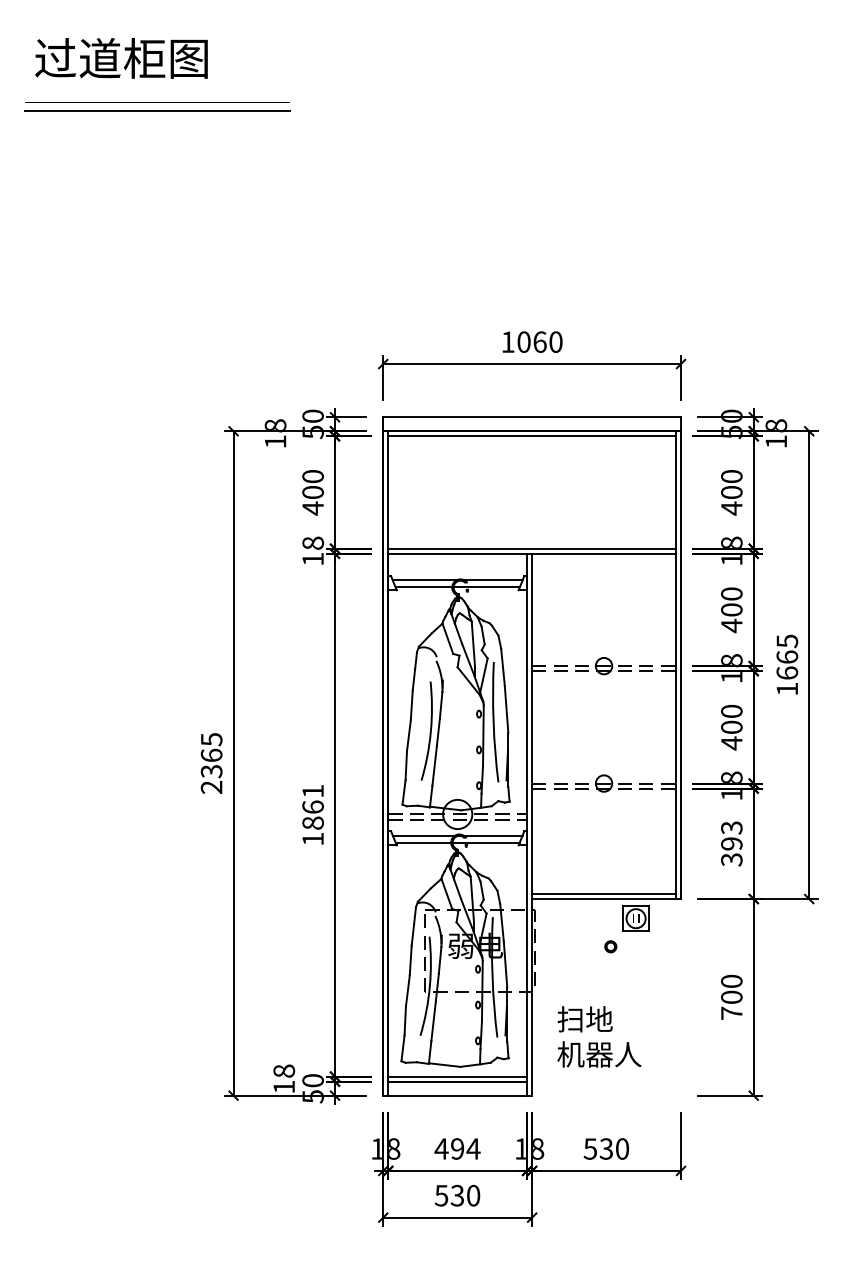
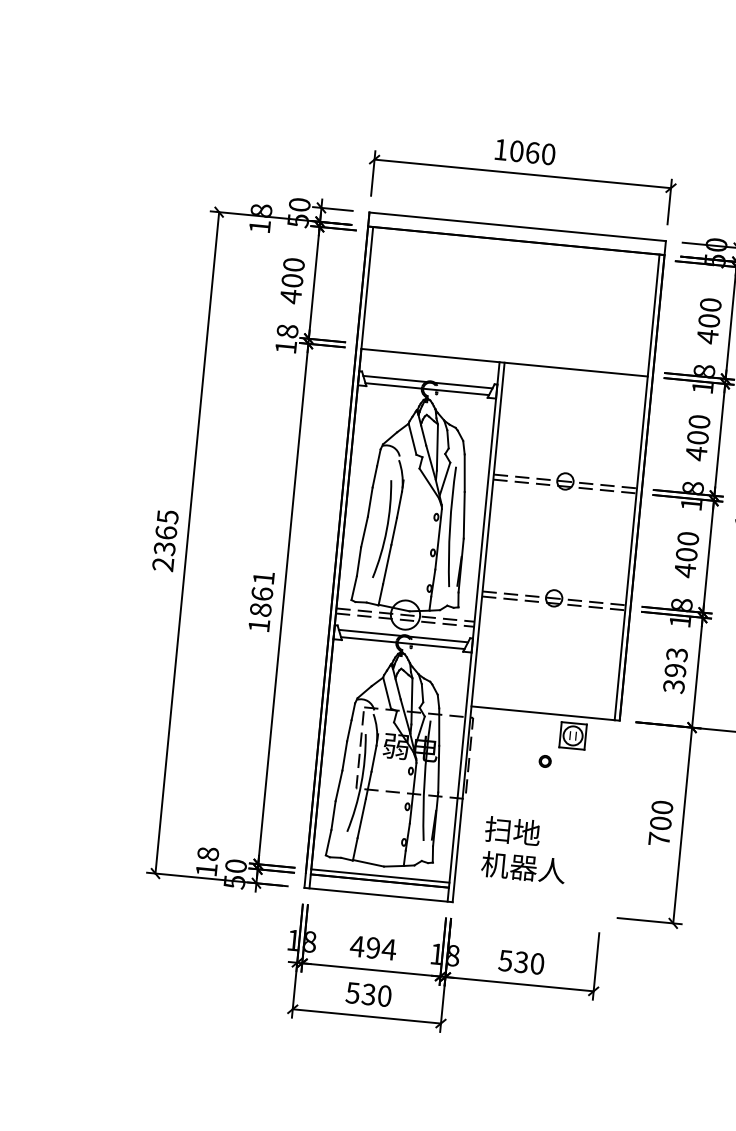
line: (531, 436) -> (515, 245), removed
line: (531, 548) -> (504, 357), removed
line: (603, 893) -> (543, 707), removed

